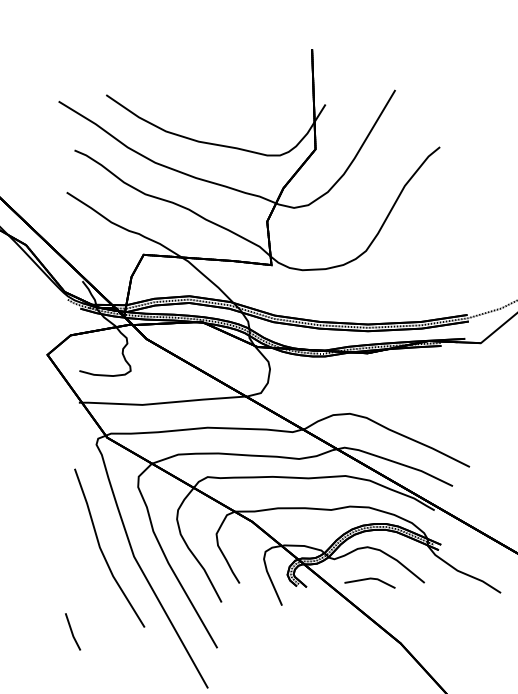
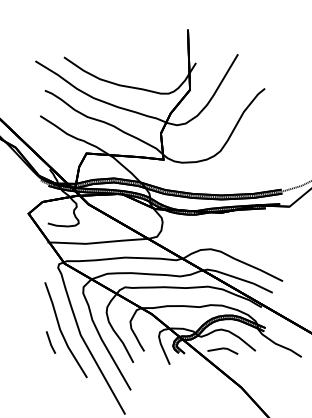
line: (72, 631) -> (50, 342), moved

